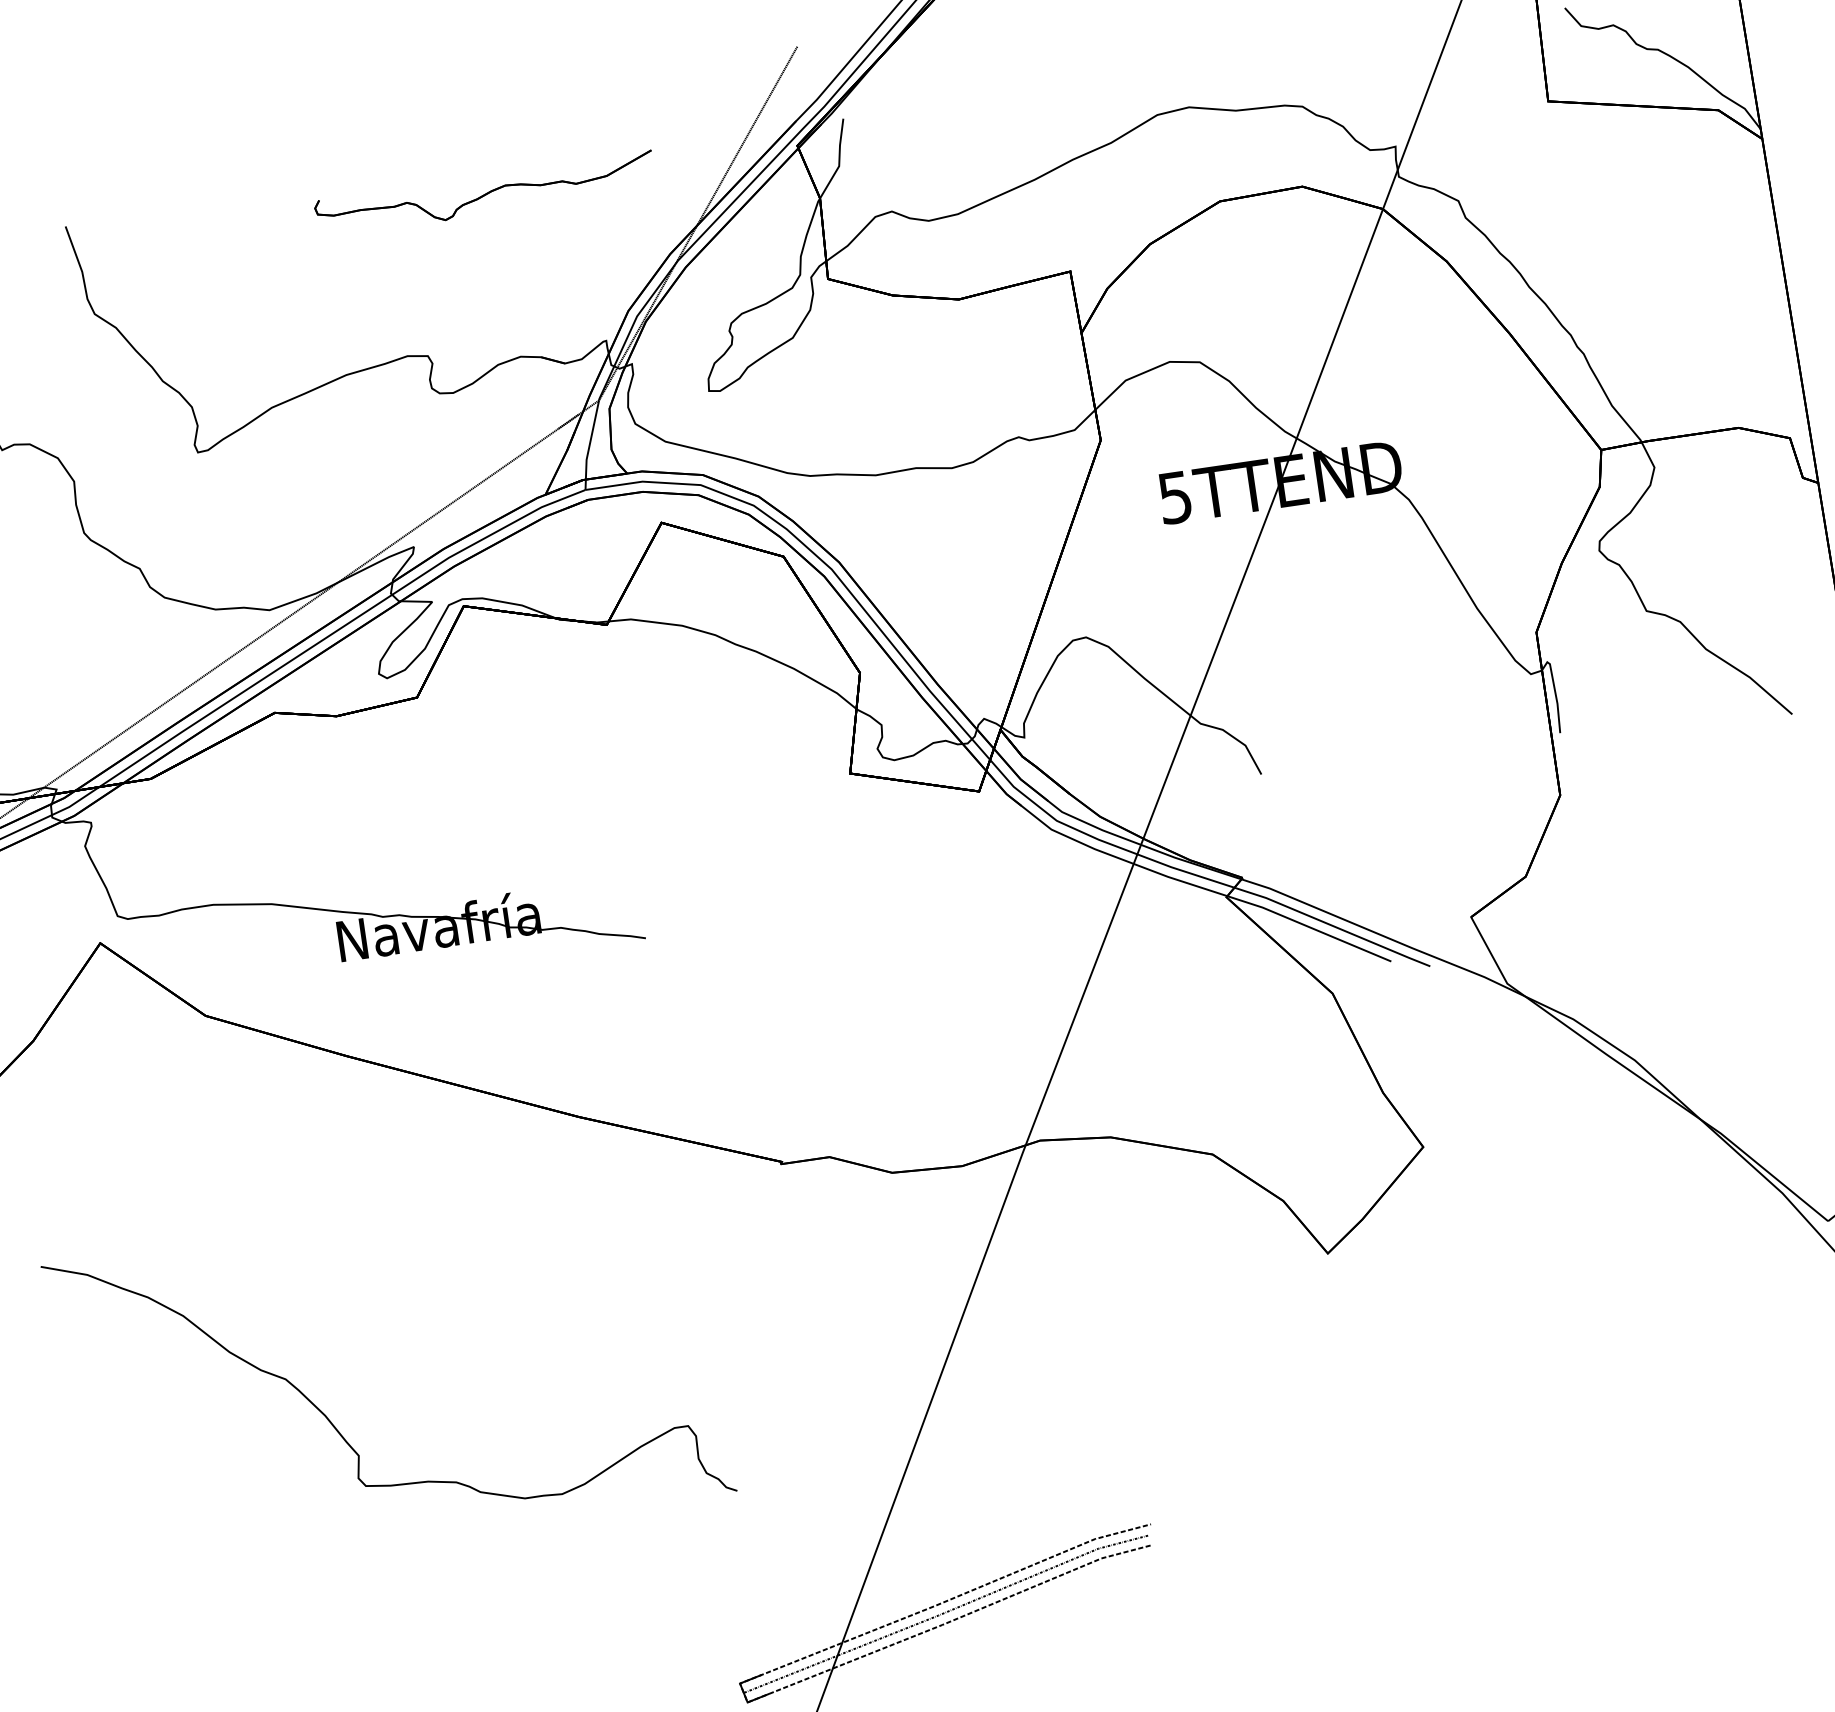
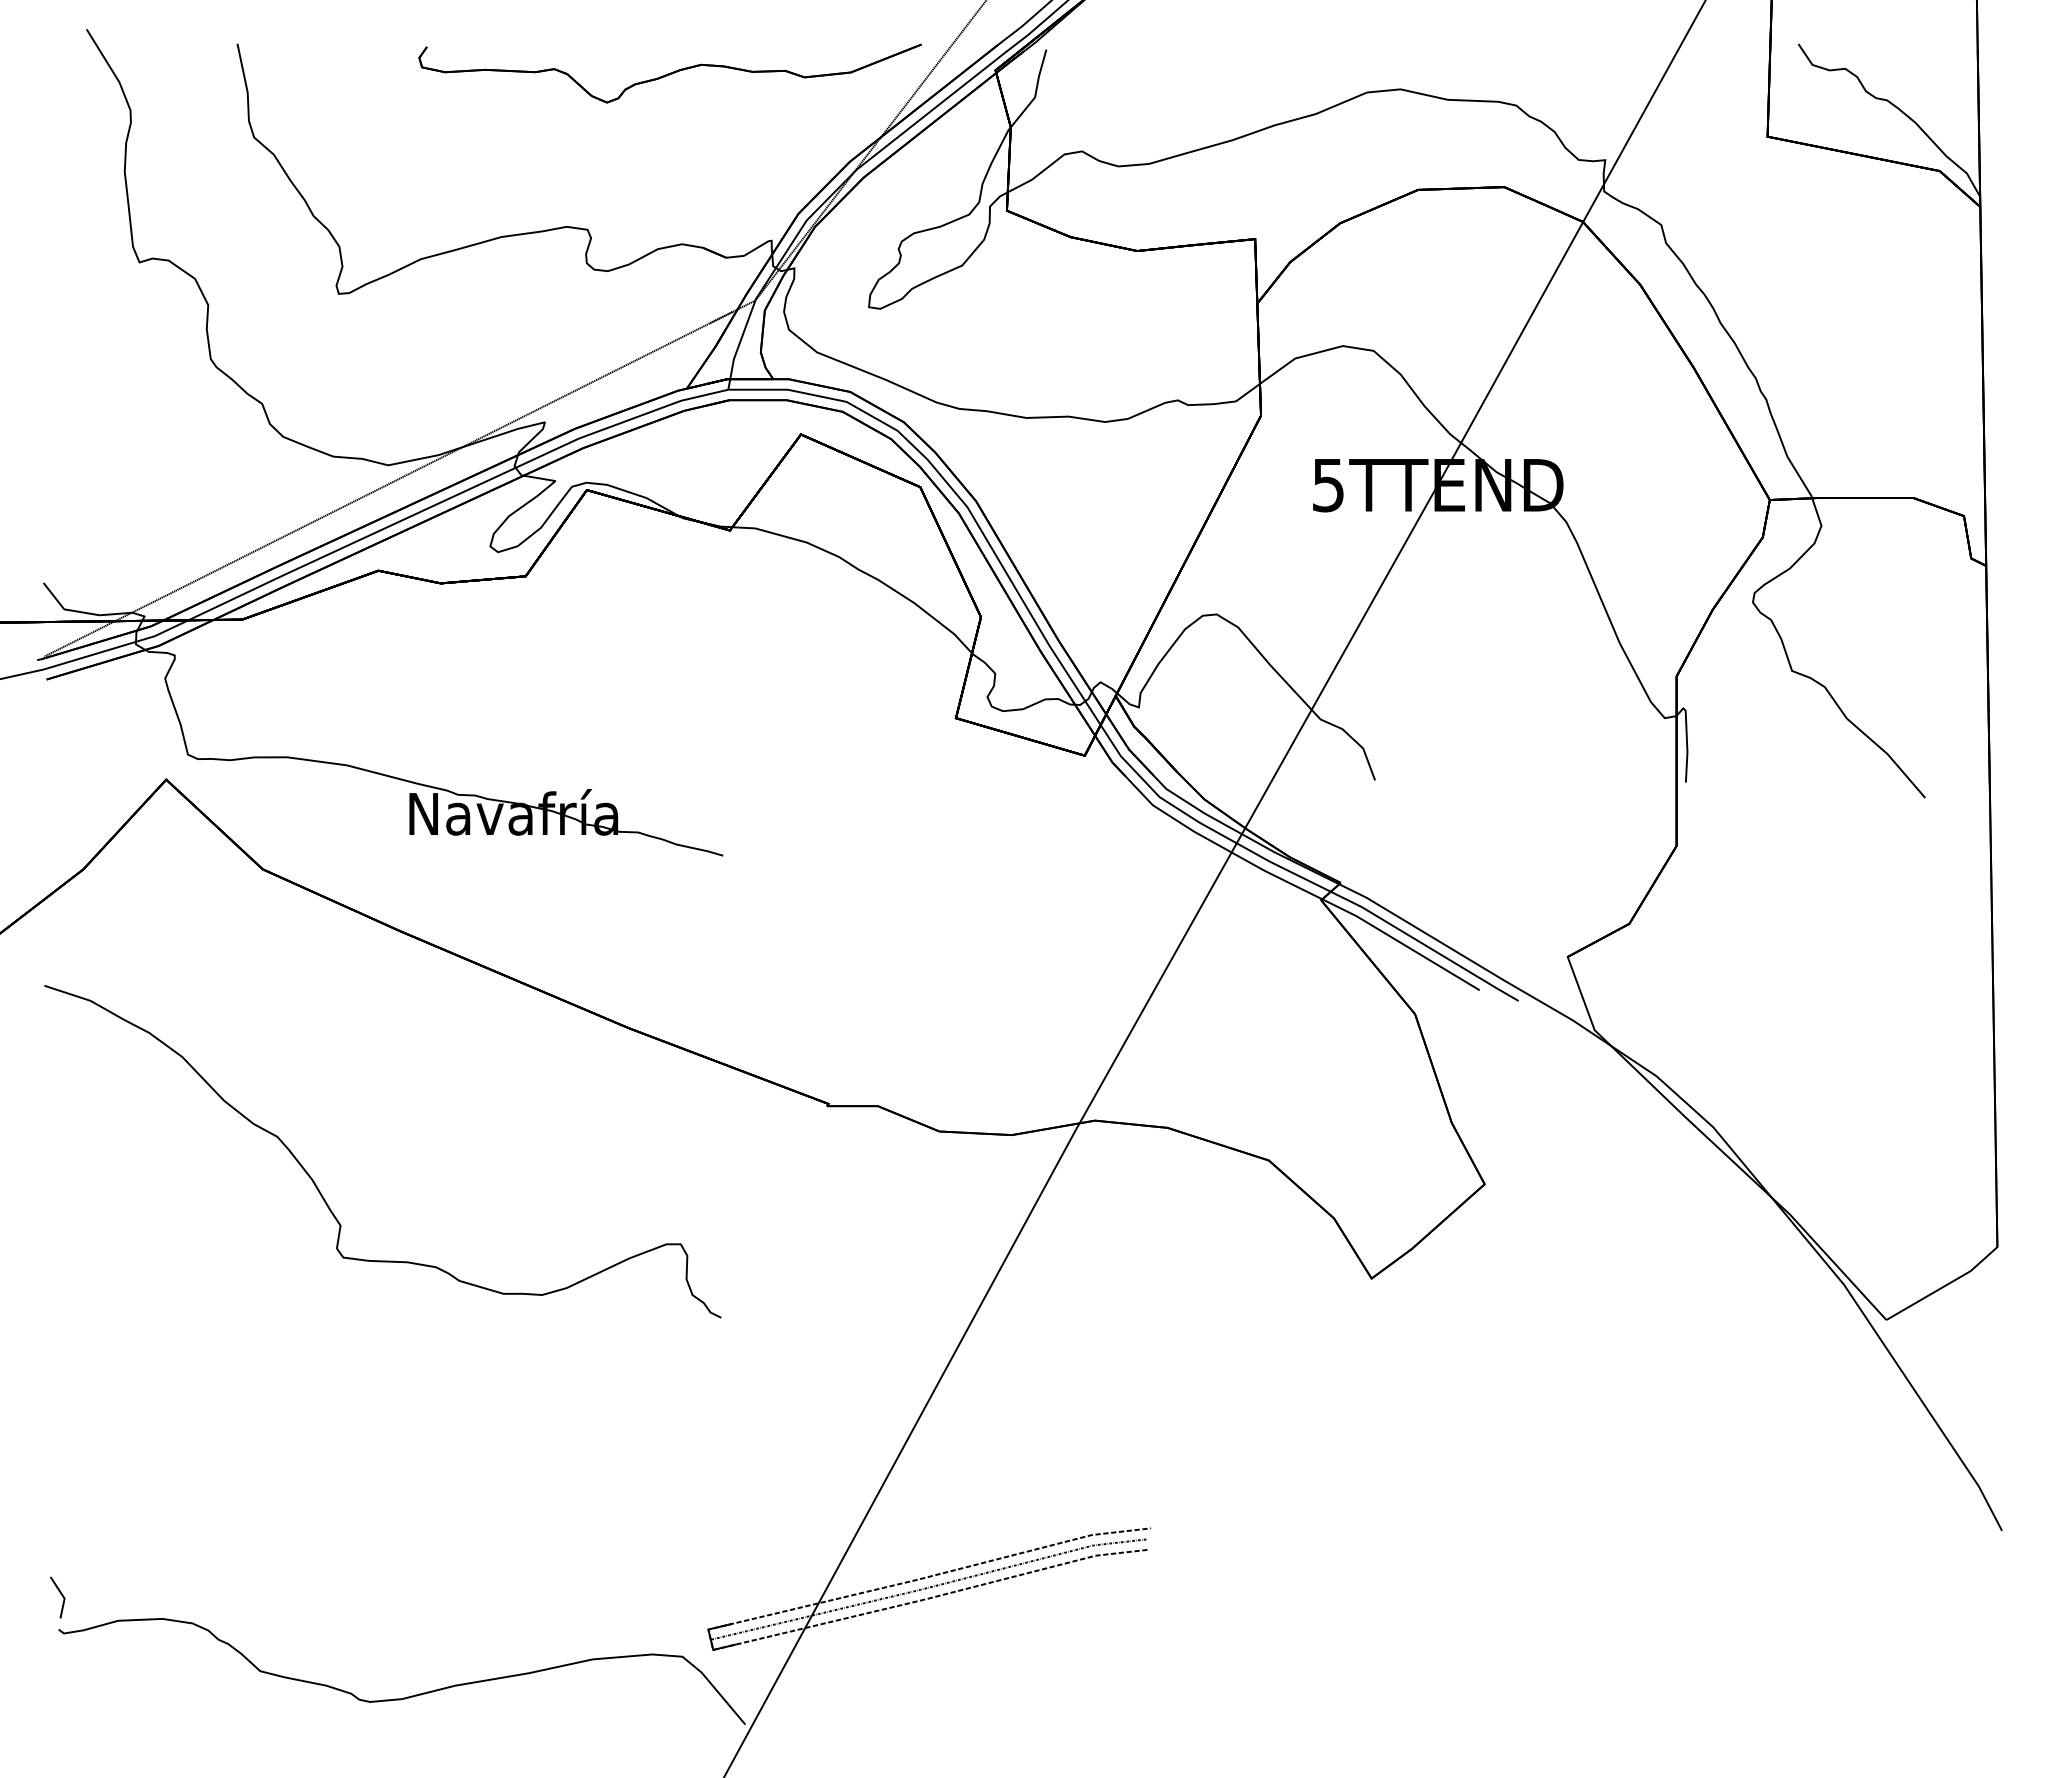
part: (484, 194) -> (669, 73), size x1.43
curve: (333, 1424) -> (319, 1189), moved

